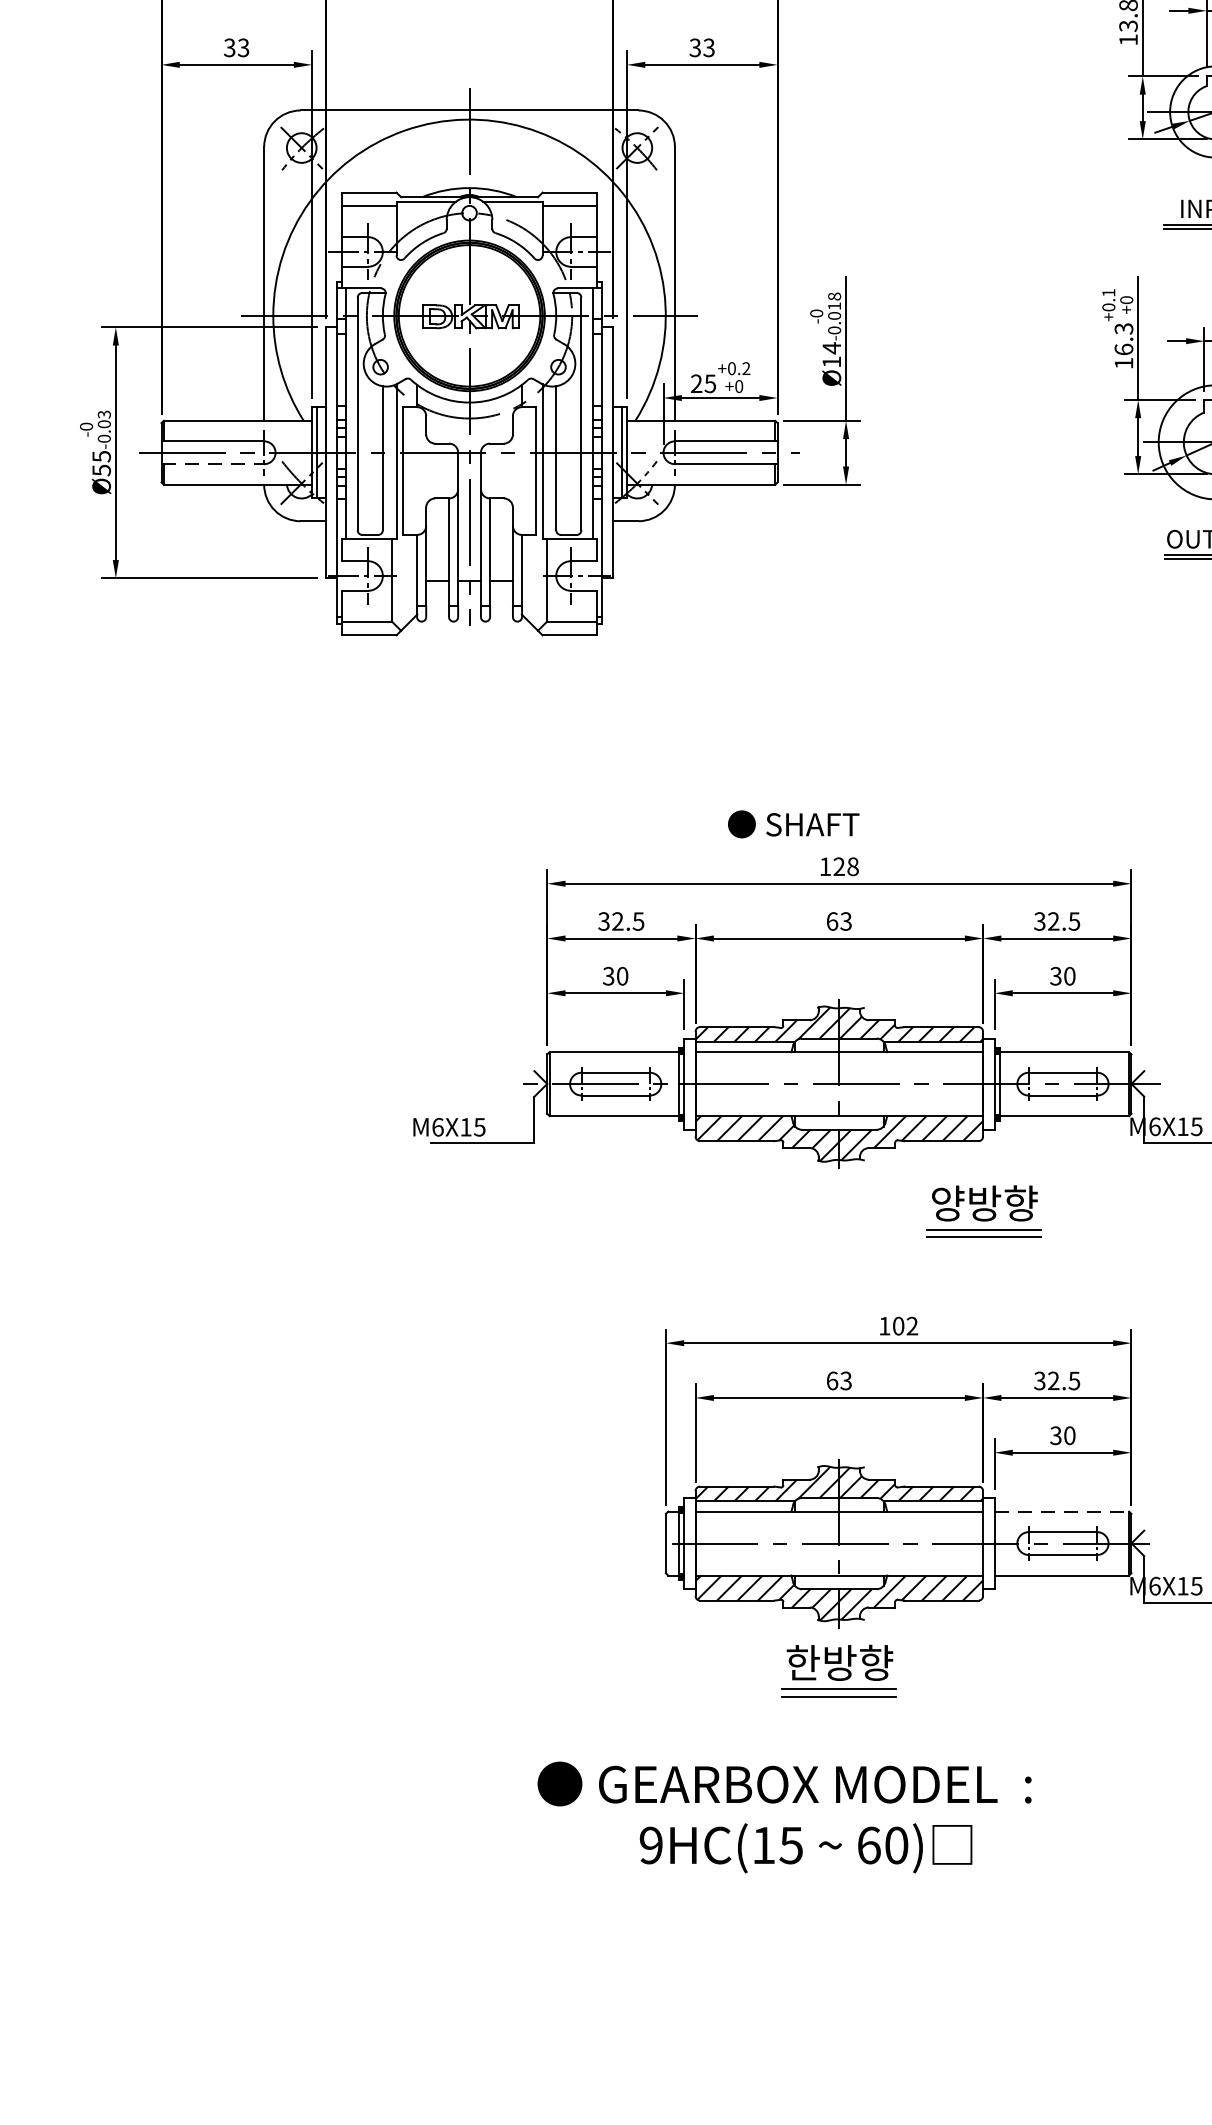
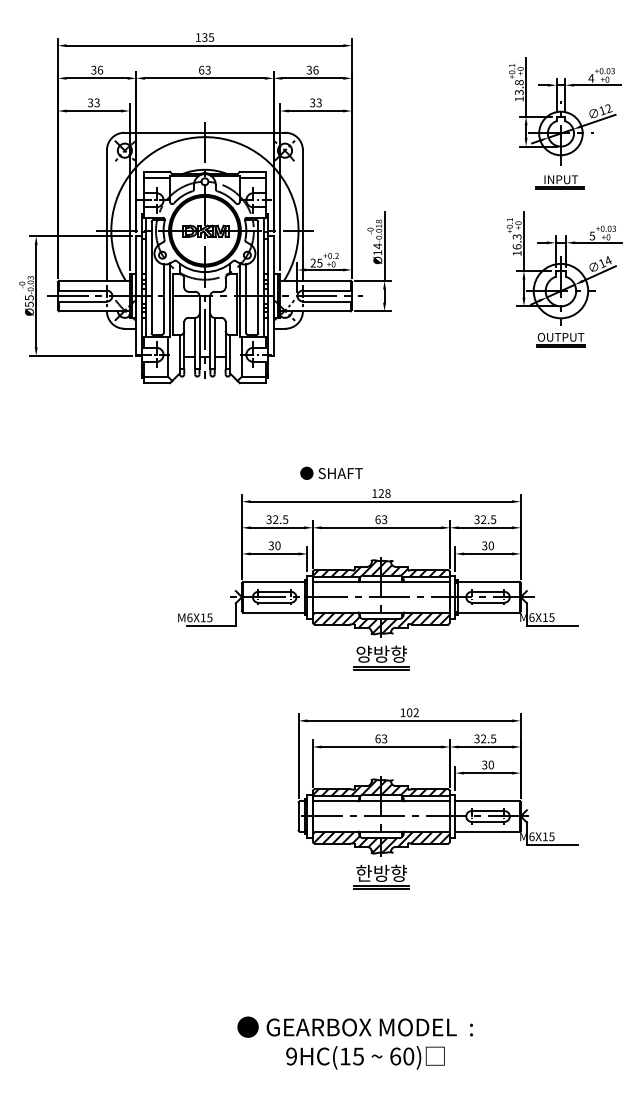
line: (212, 464) -> (82, 301), dashed -> solid
text: (793, 822) -> (331, 472), moved
part: (984, 1210) -> (381, 657), moved
line: (1063, 1512) -> (488, 801), dashed -> solid
text: (783, 1816) -> (354, 1042), moved

